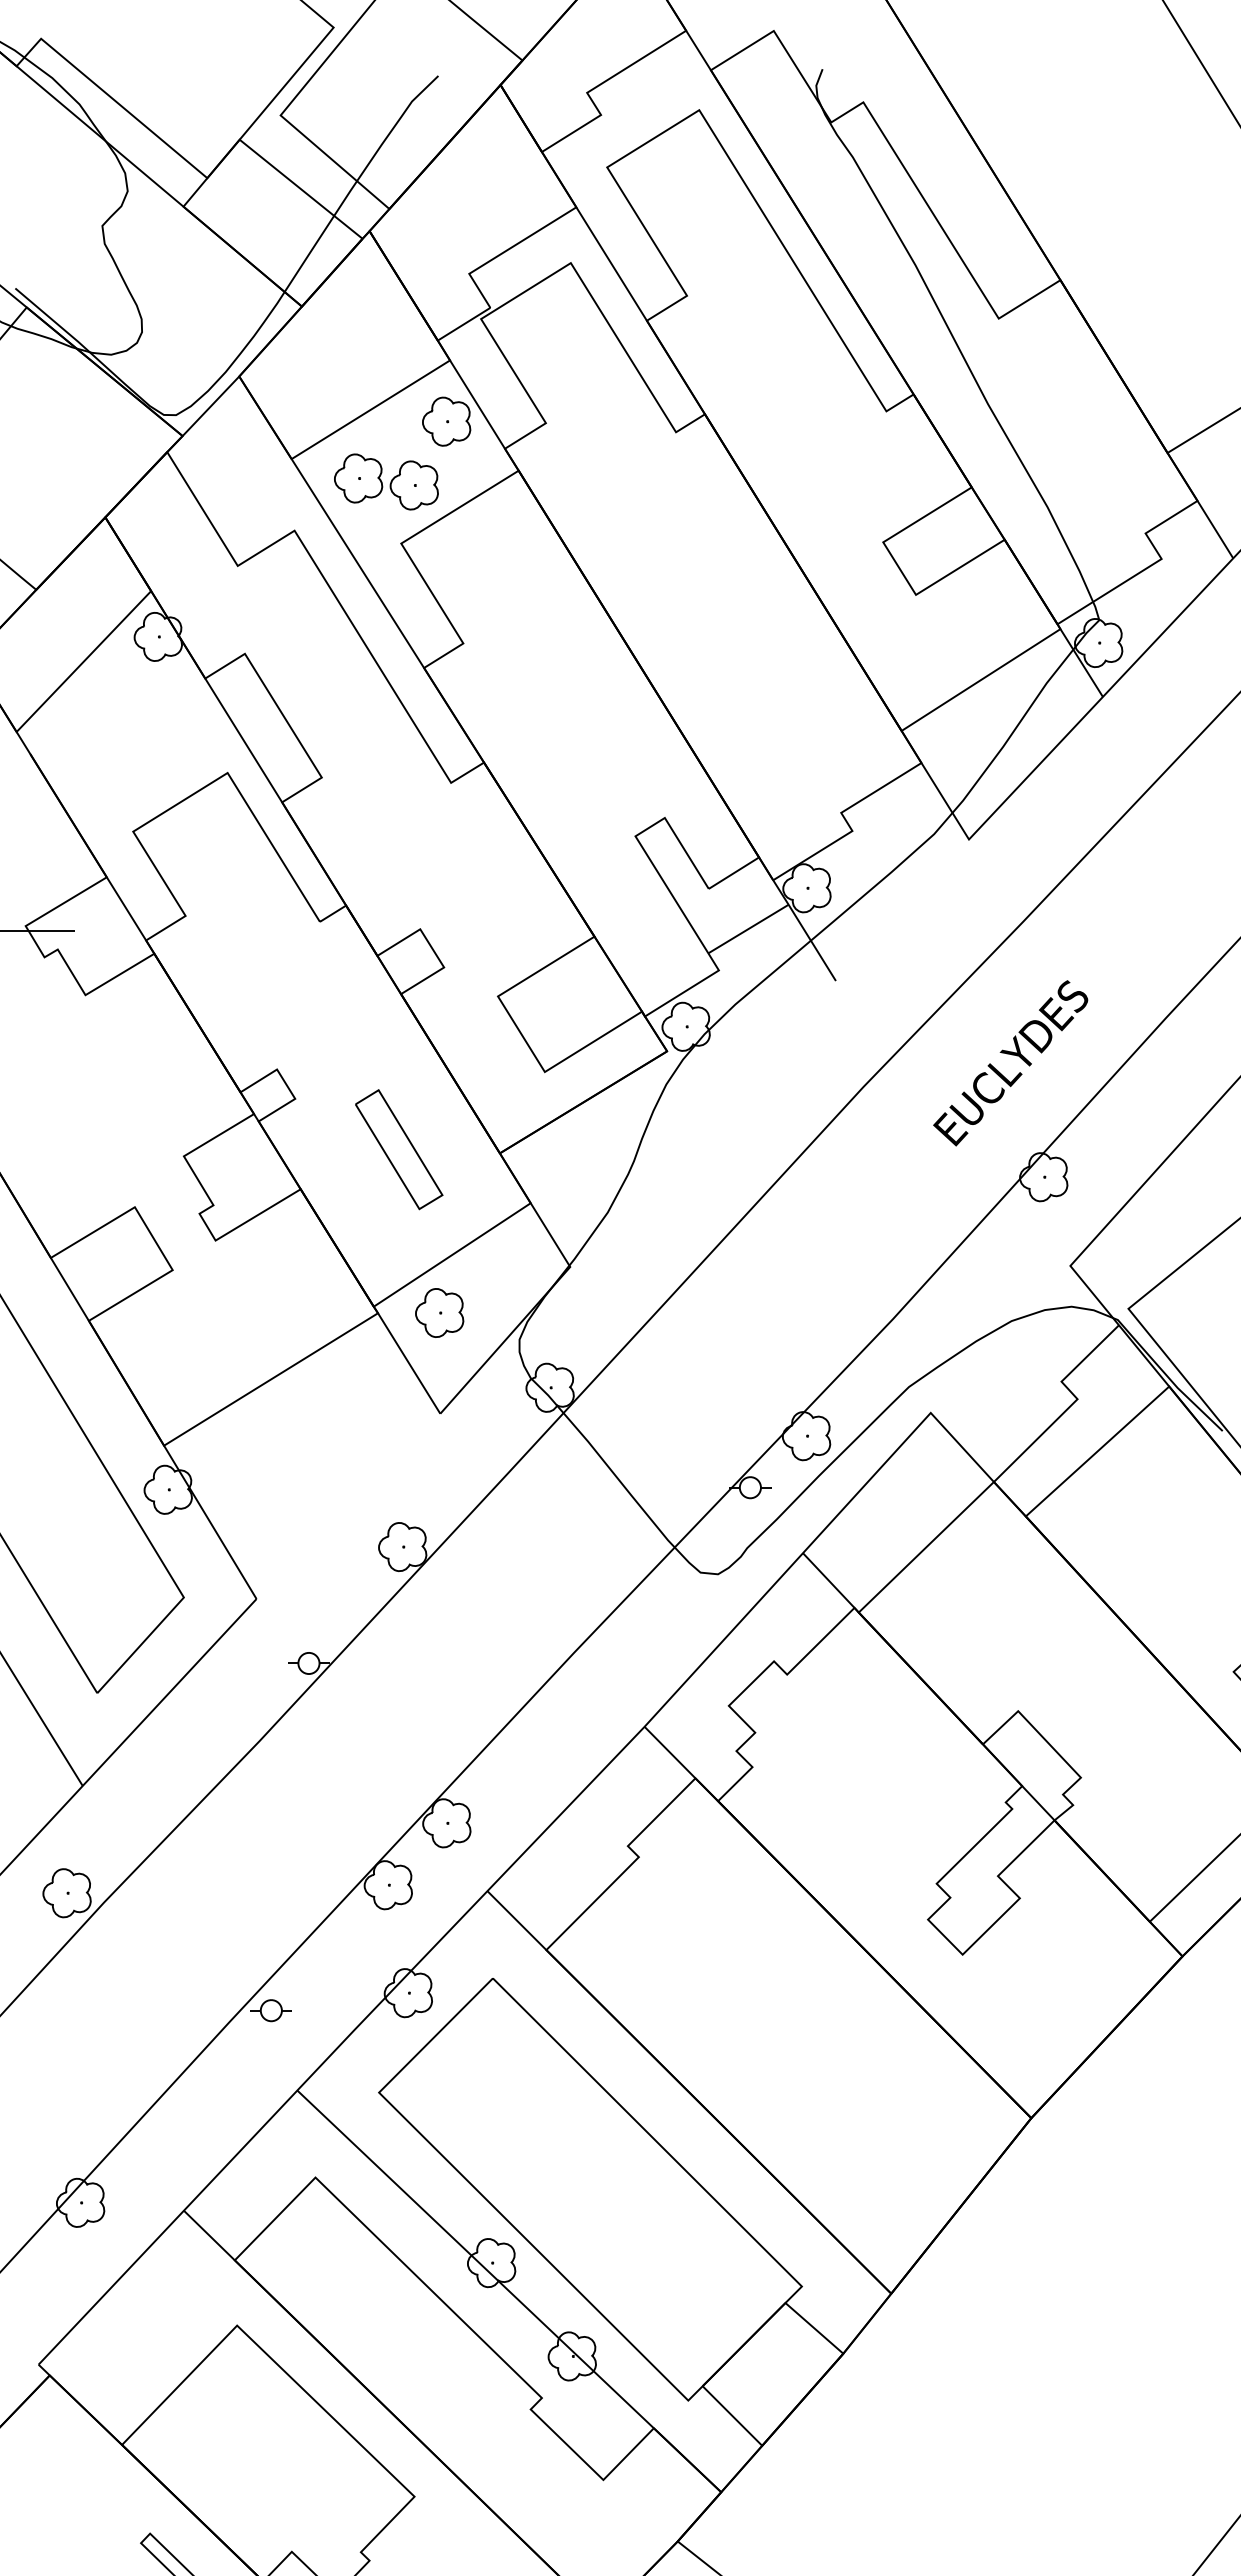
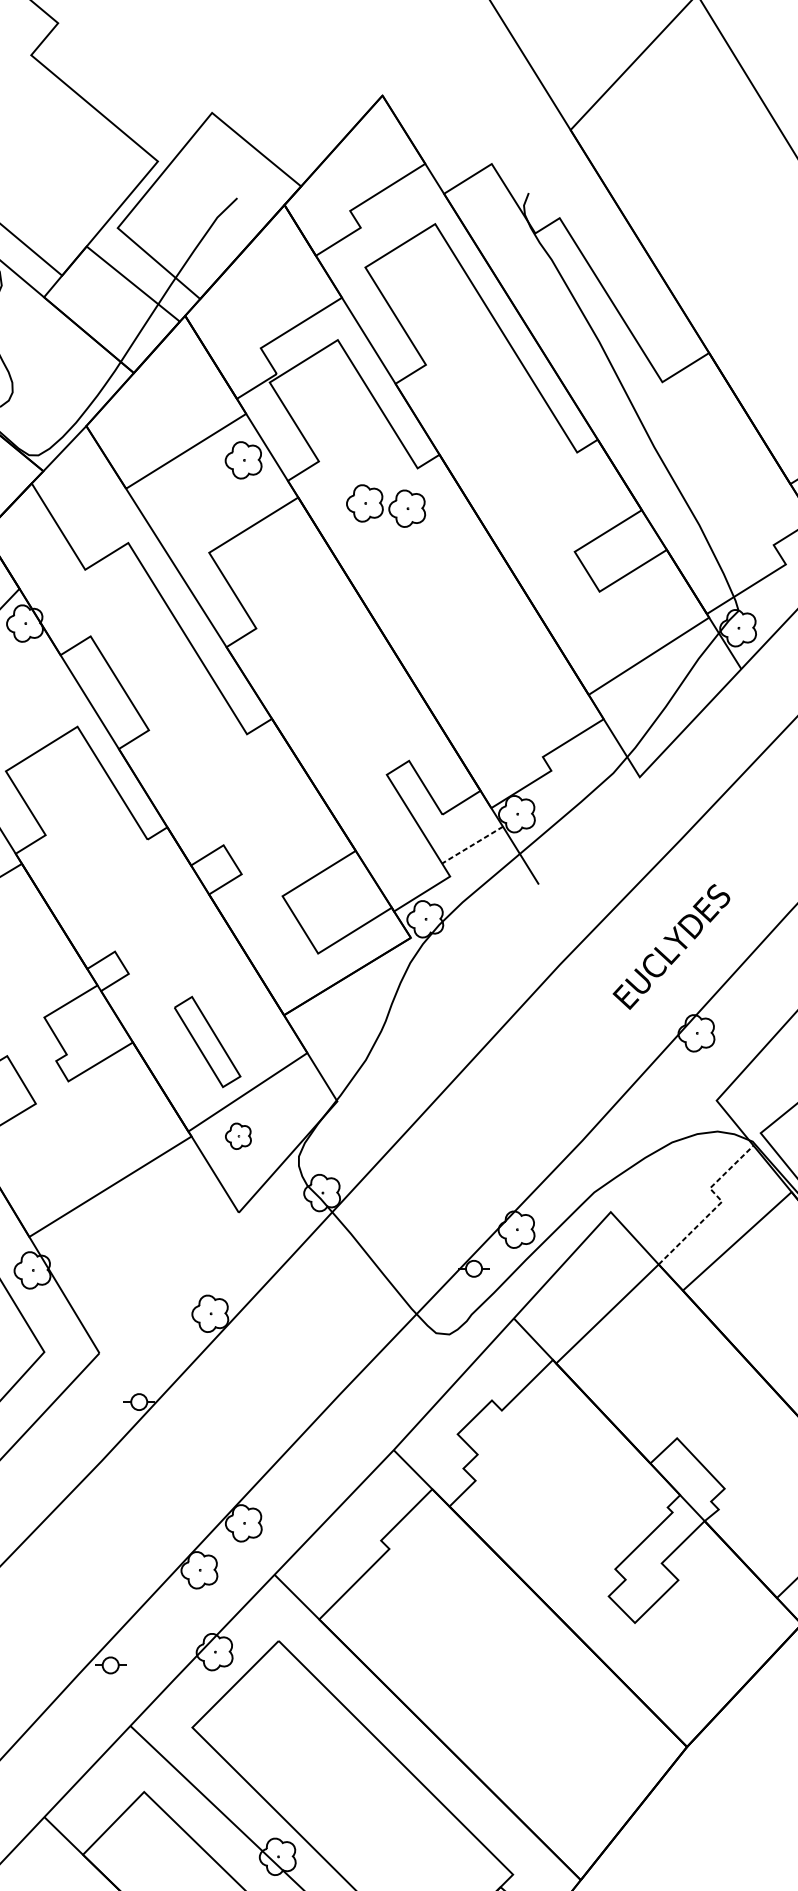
part: (386, 481) -> (386, 505), moved
line: (748, 929) -> (472, 845), solid -> dashed
part: (399, 1149) -> (207, 1041), moved
part: (439, 1312) -> (238, 1135), size x0.7
line: (1074, 1402) -> (719, 1204), solid -> dashed

